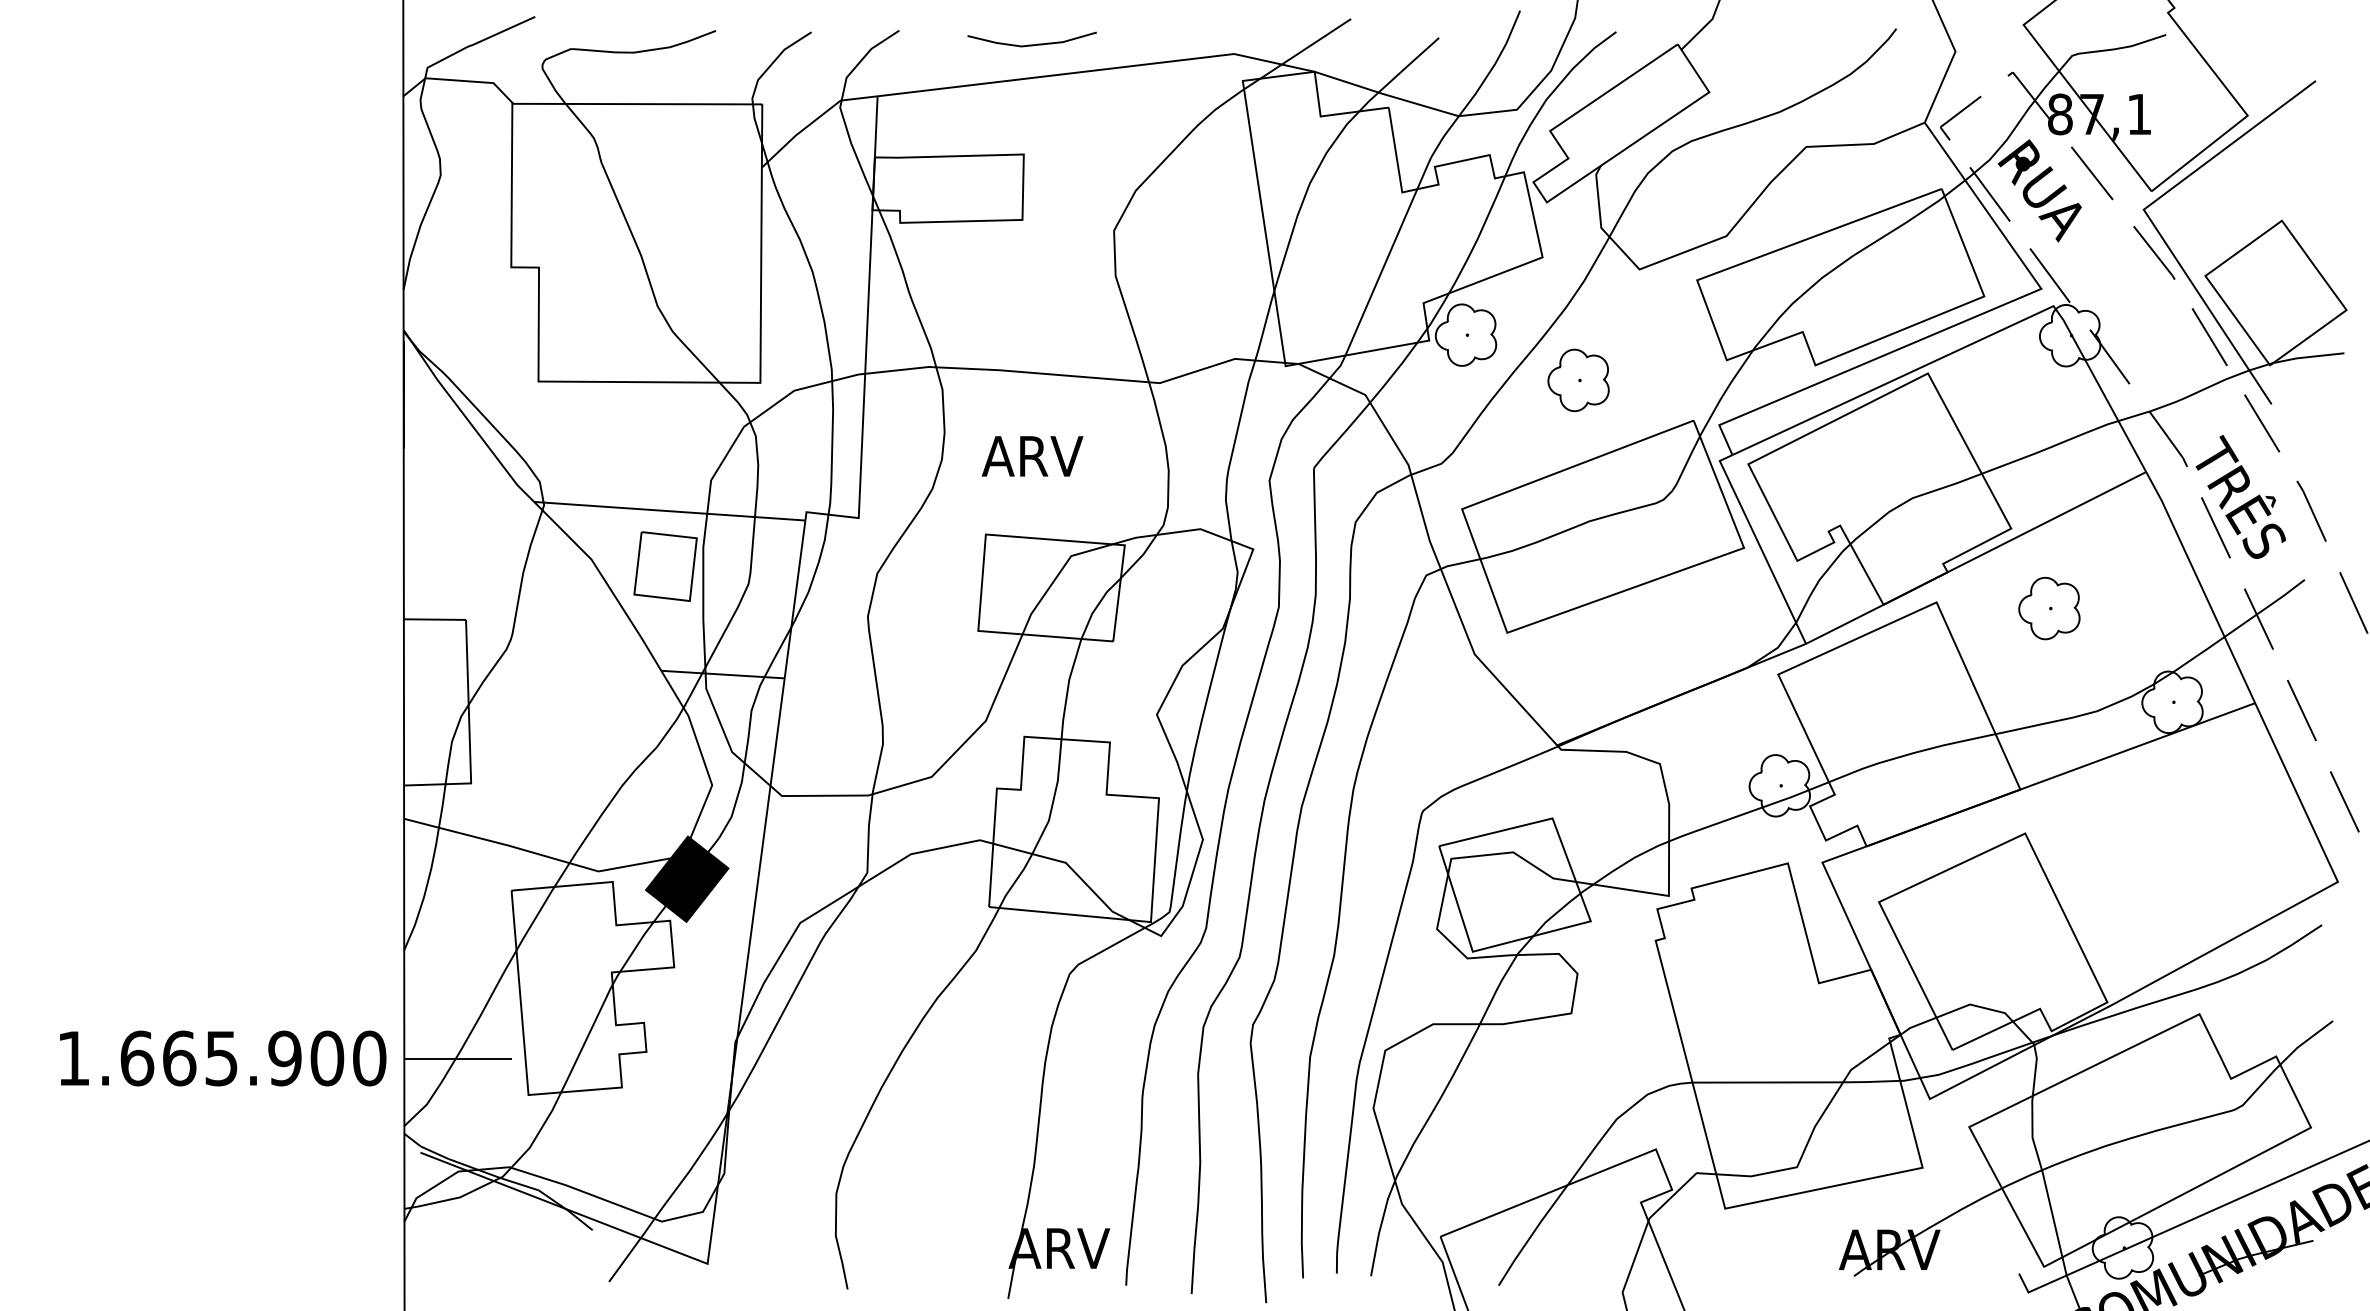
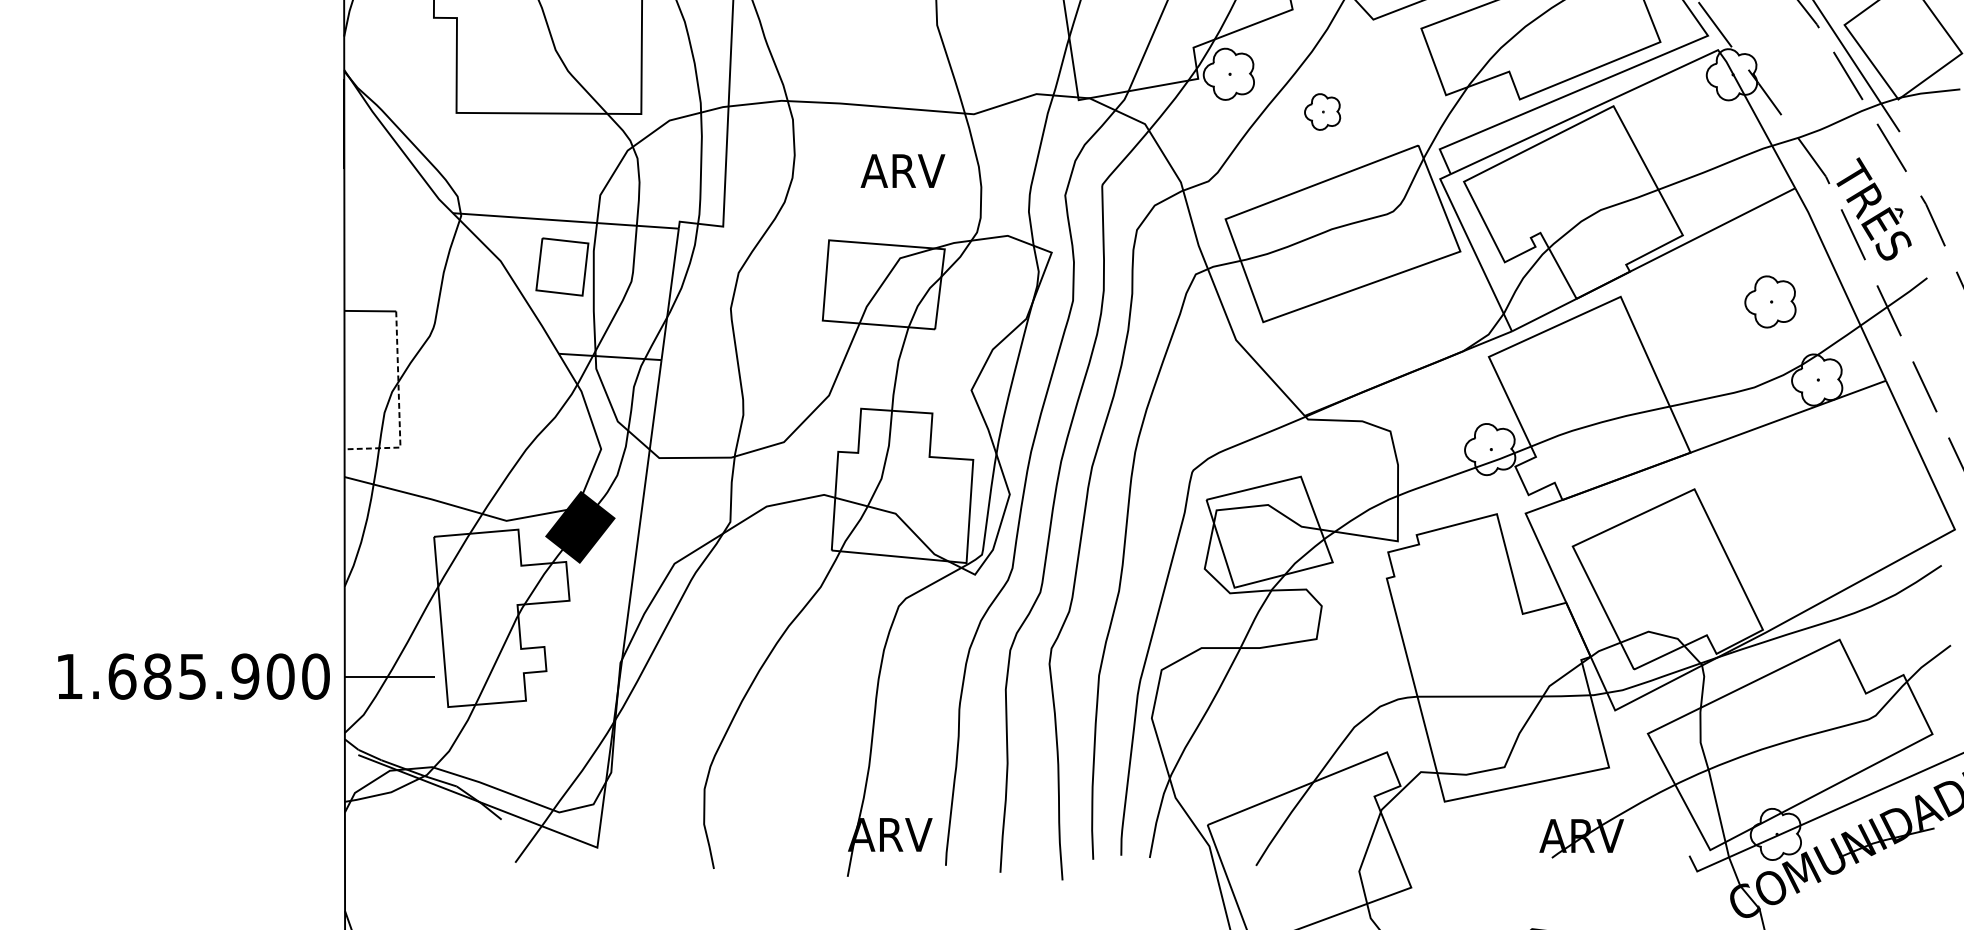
part: (1578, 380) -> (1322, 112), size x0.7
text: (1032, 456) -> (902, 171), moved
part: (2049, 608) -> (1770, 301), moved
line: (469, 736) -> (399, 408), solid -> dashed
text: (179, 1058) -> (157, 676), 1.665.900 -> 1.685.900

